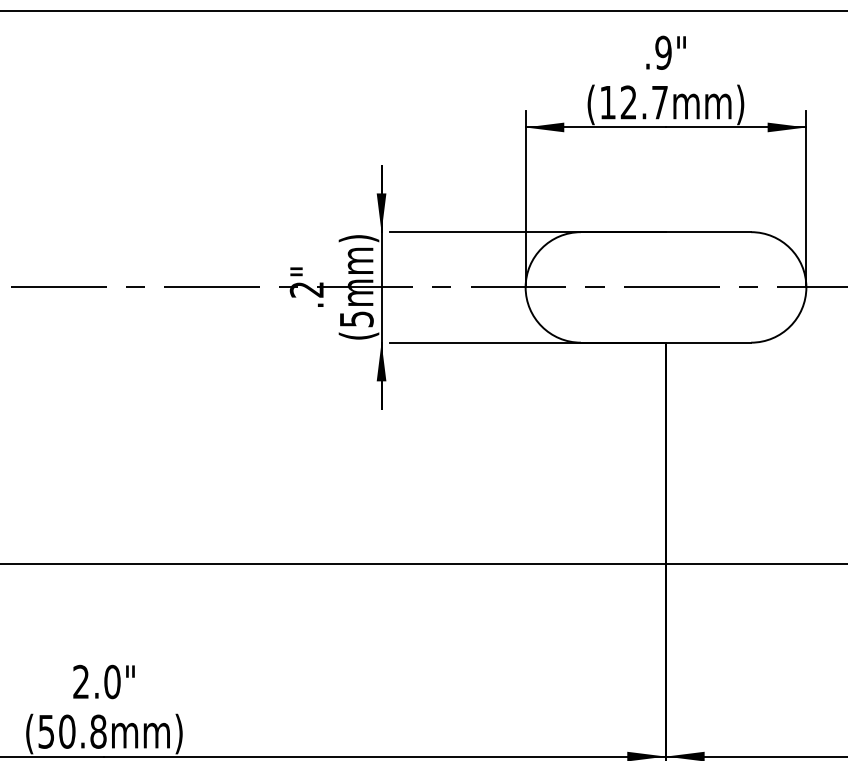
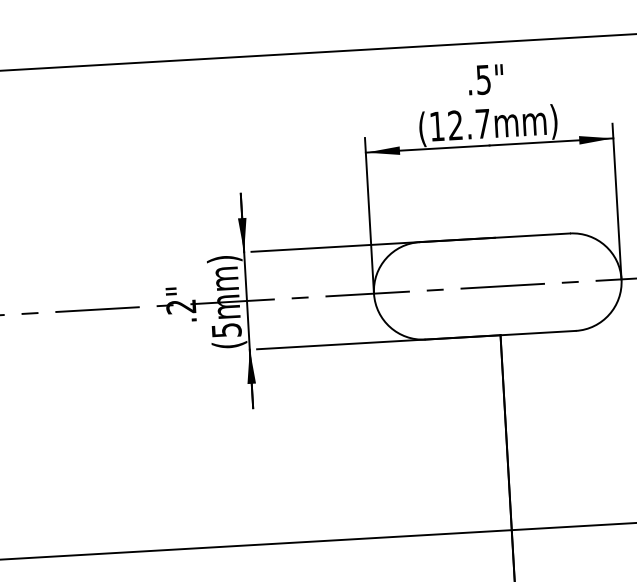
text: (663, 52) -> (483, 79), .9" -> .5"

